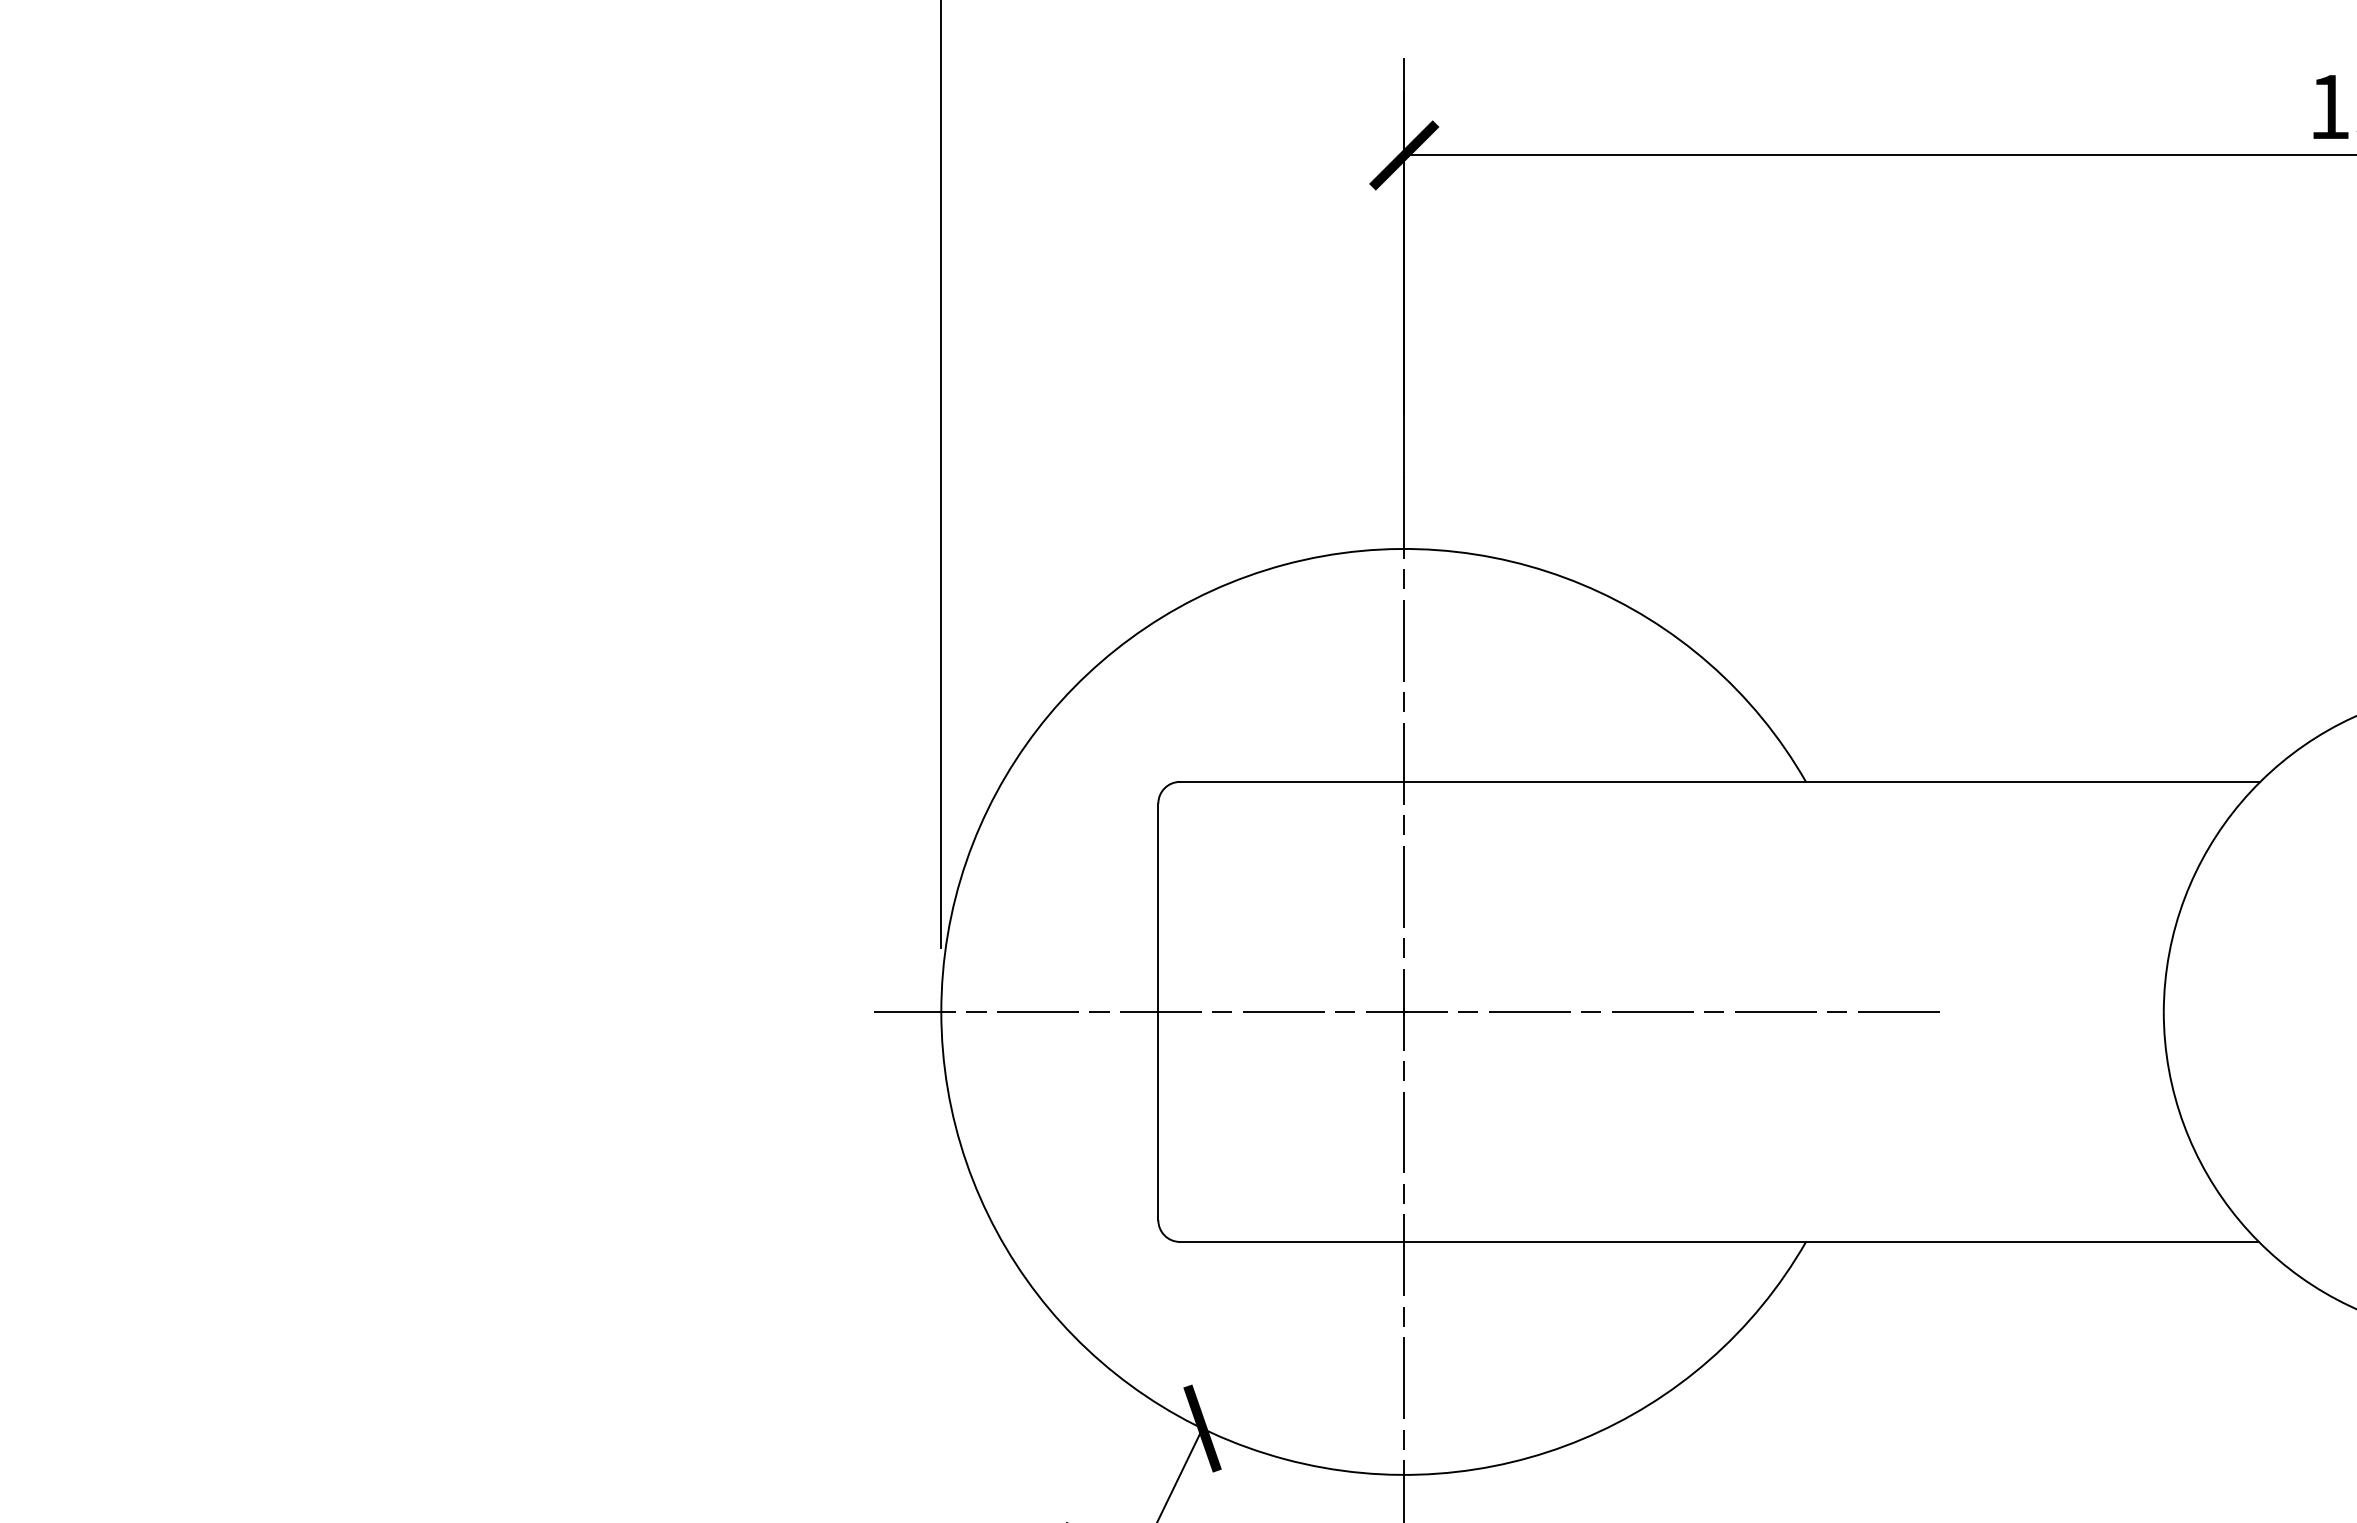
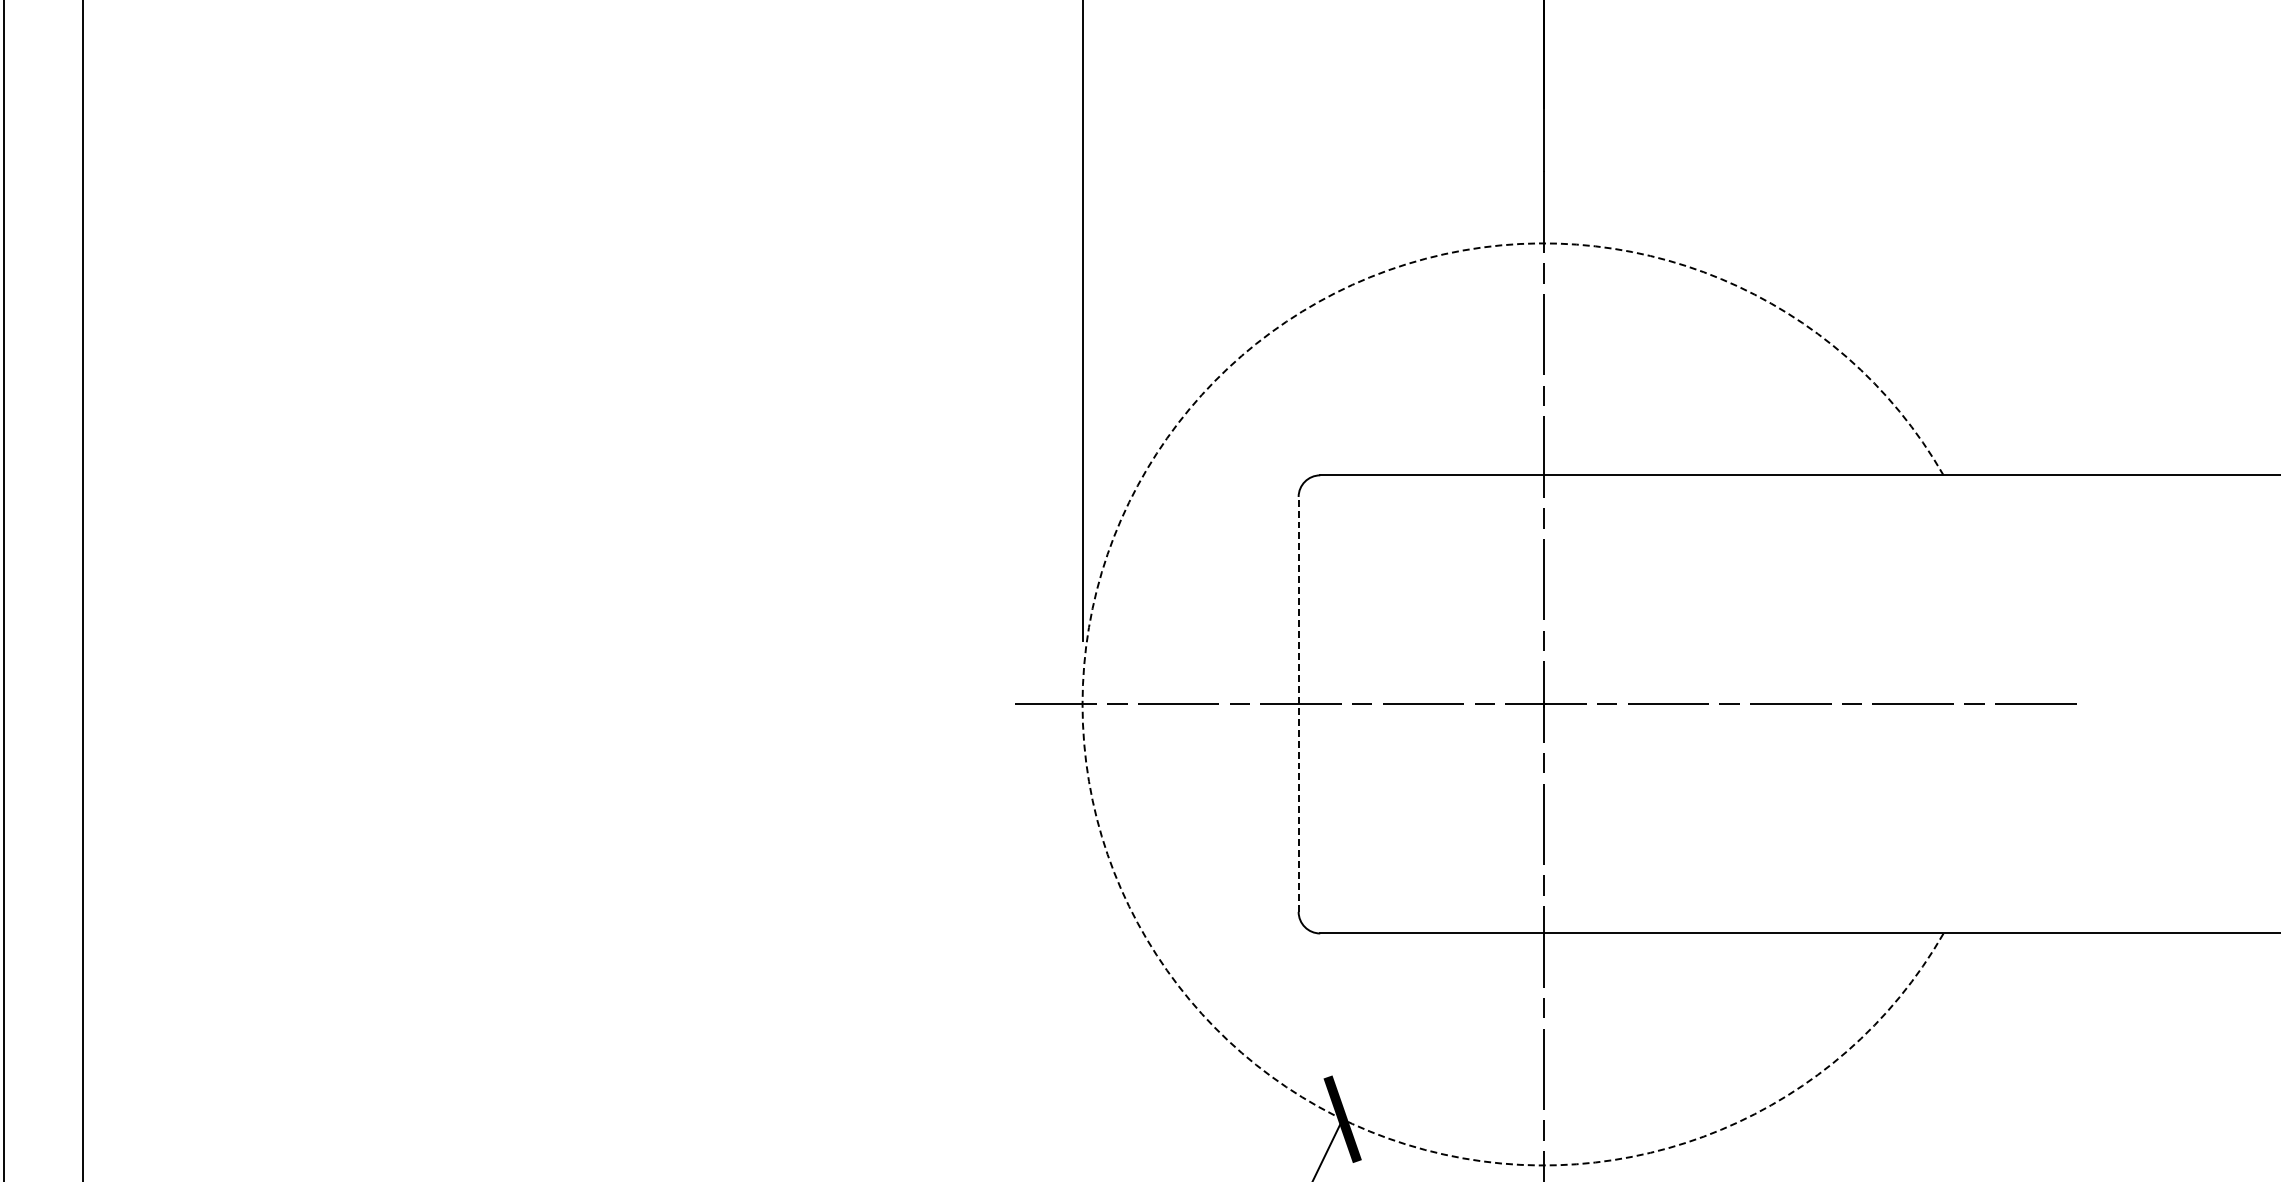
arc: (941, 1011) -> (1082, 703), solid -> dashed
line: (1158, 1011) -> (1298, 703), solid -> dashed

